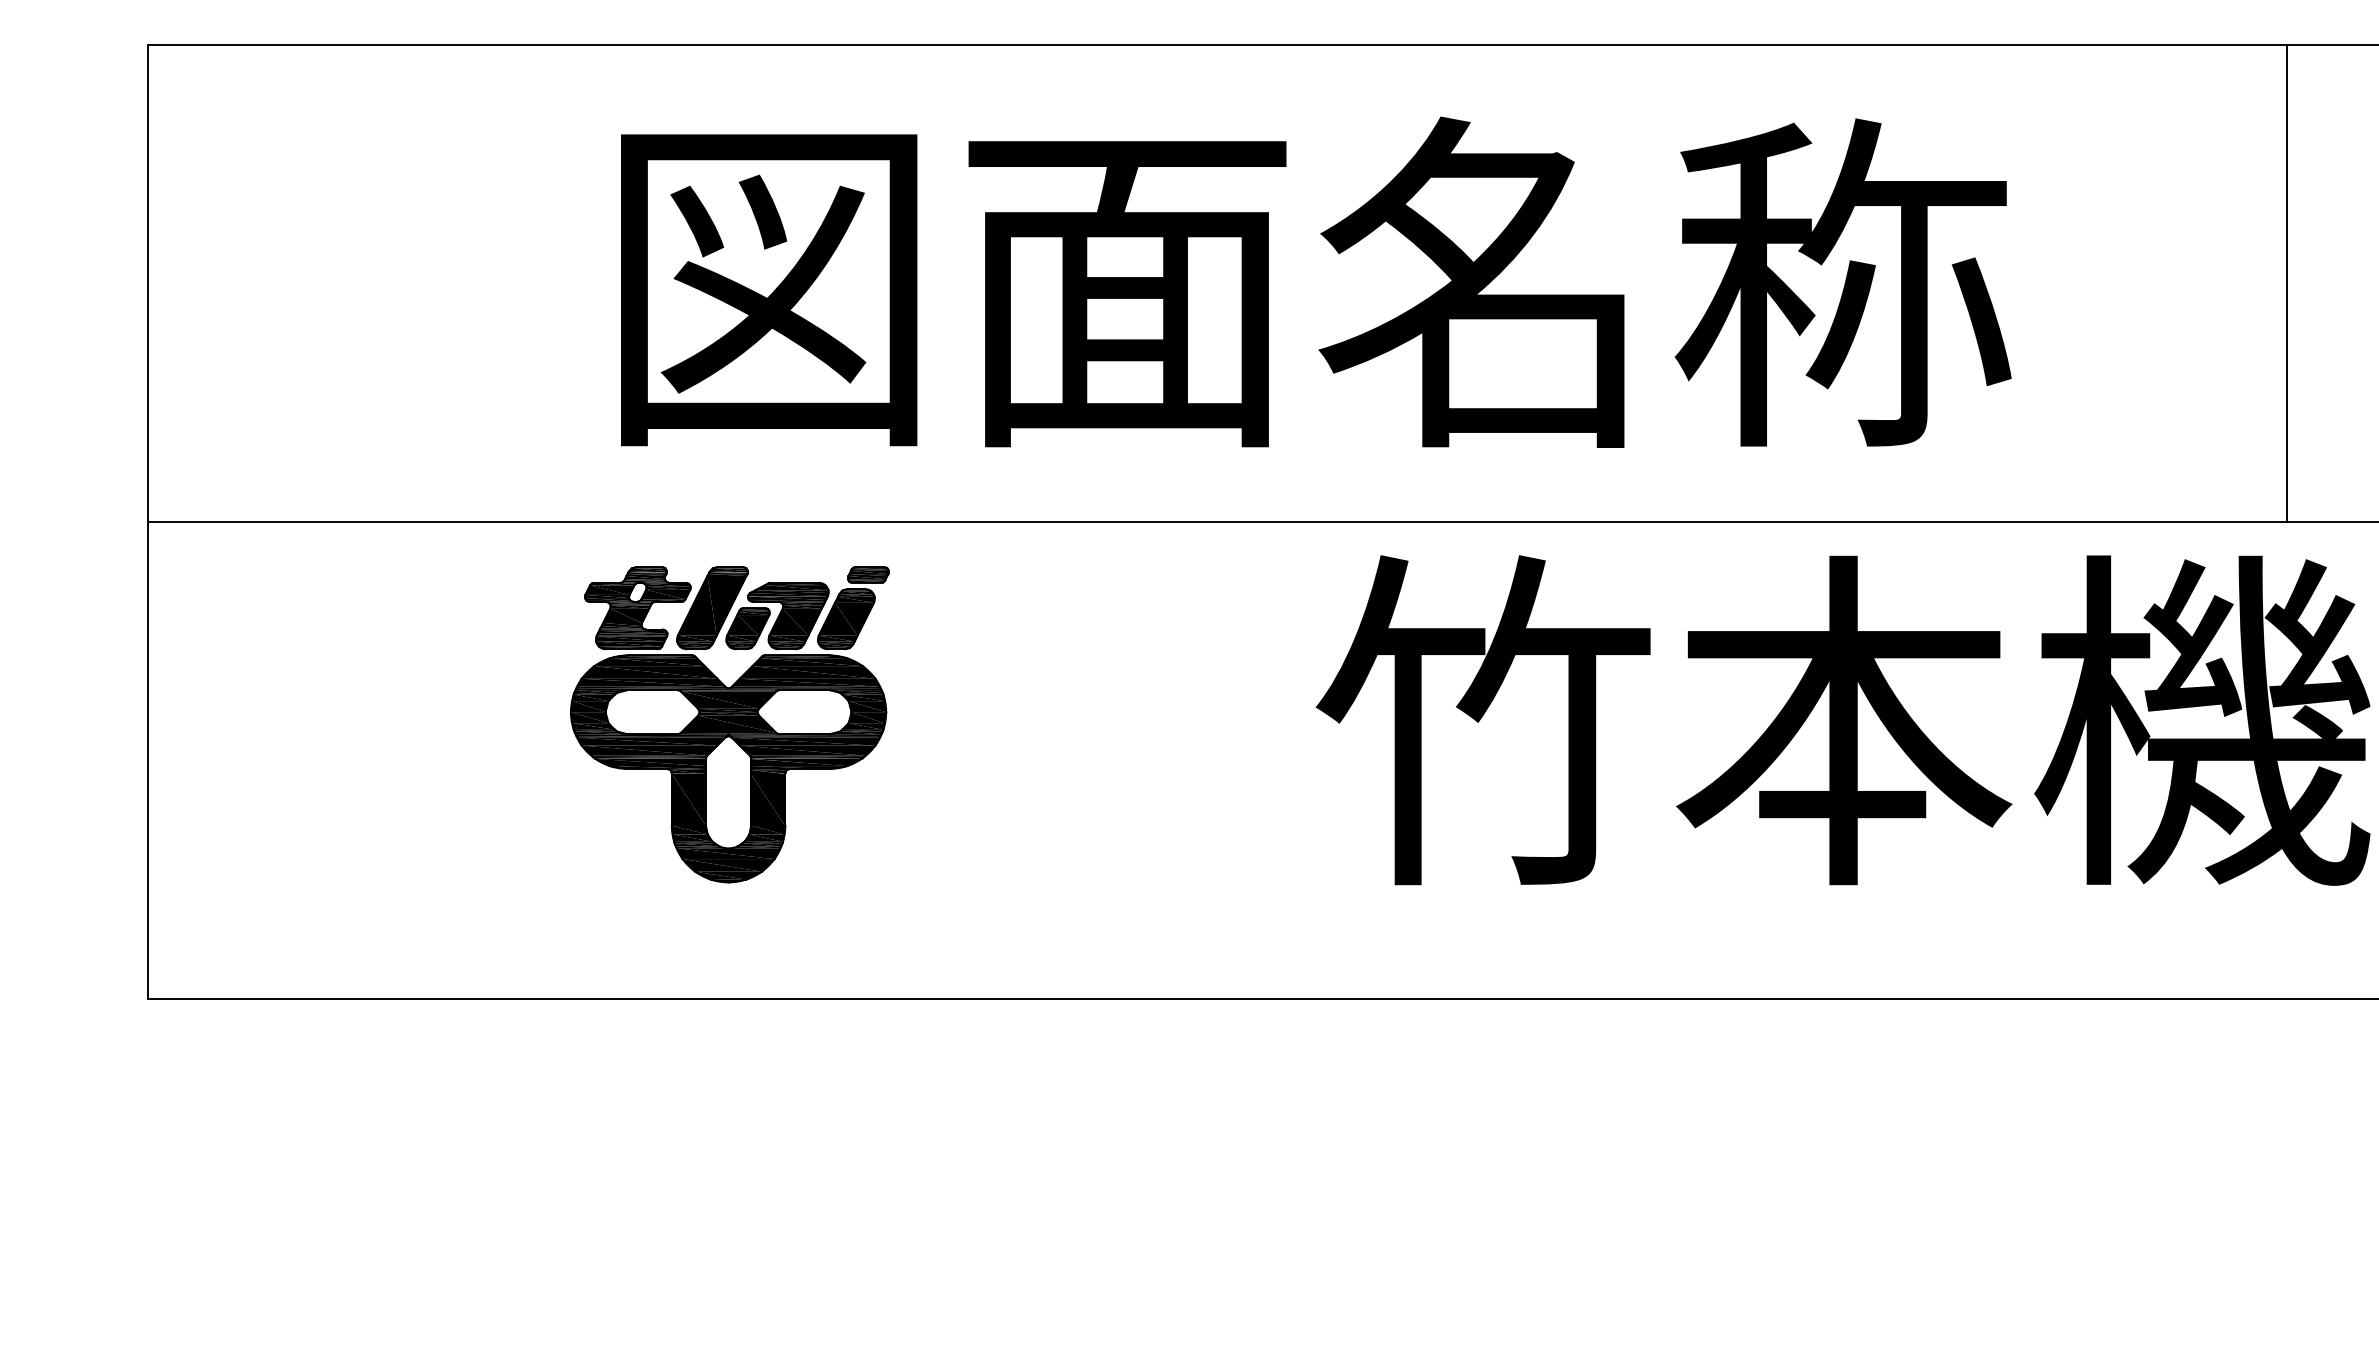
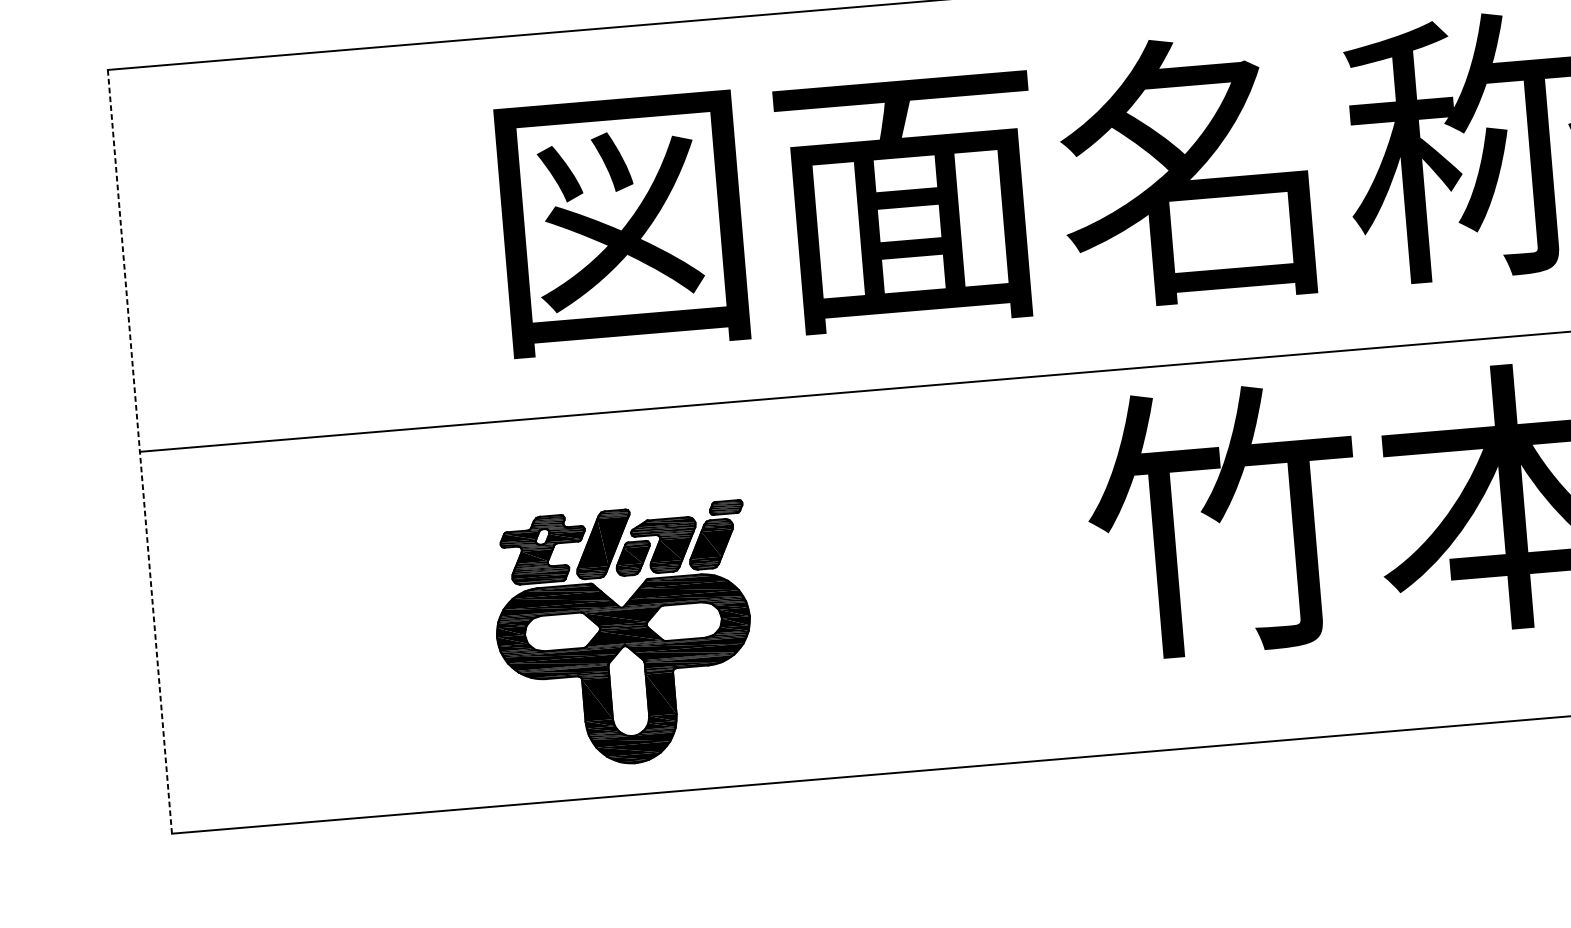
line: (147, 522) -> (139, 452), solid -> dashed
part: (729, 724) -> (624, 636), moved

